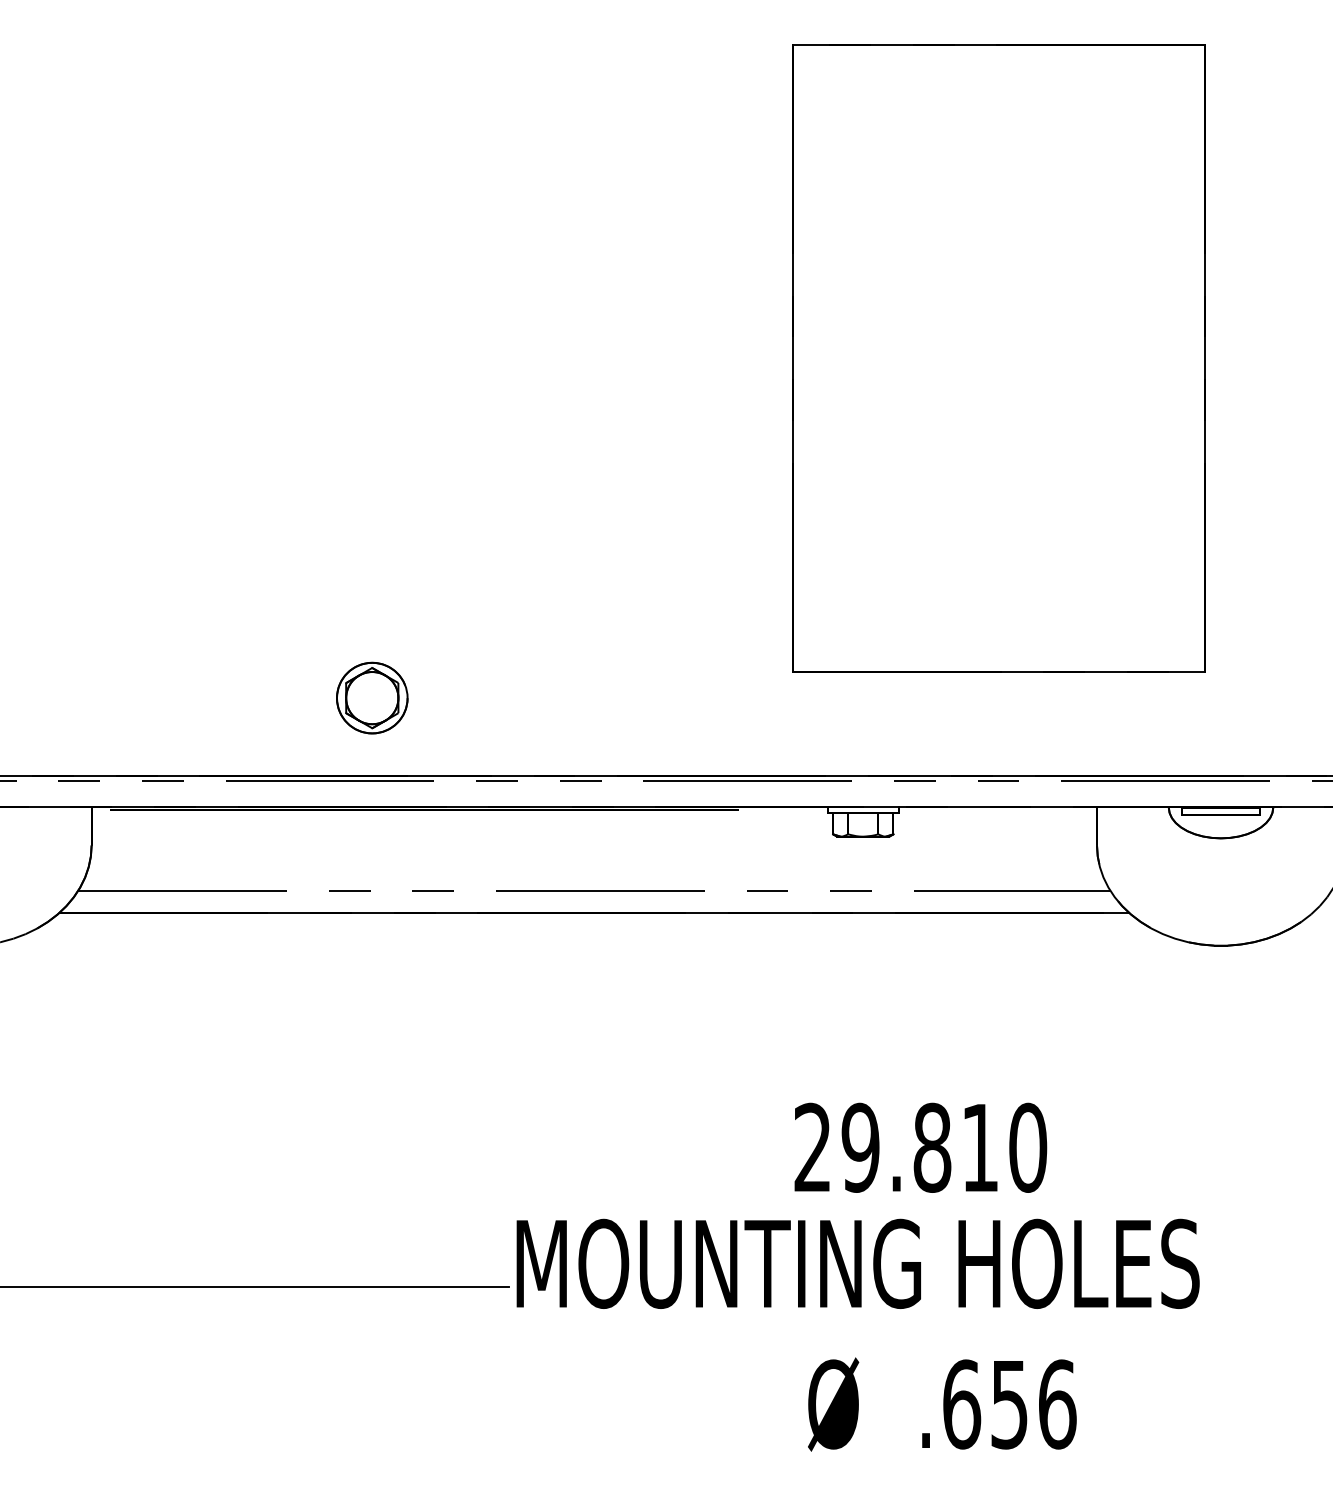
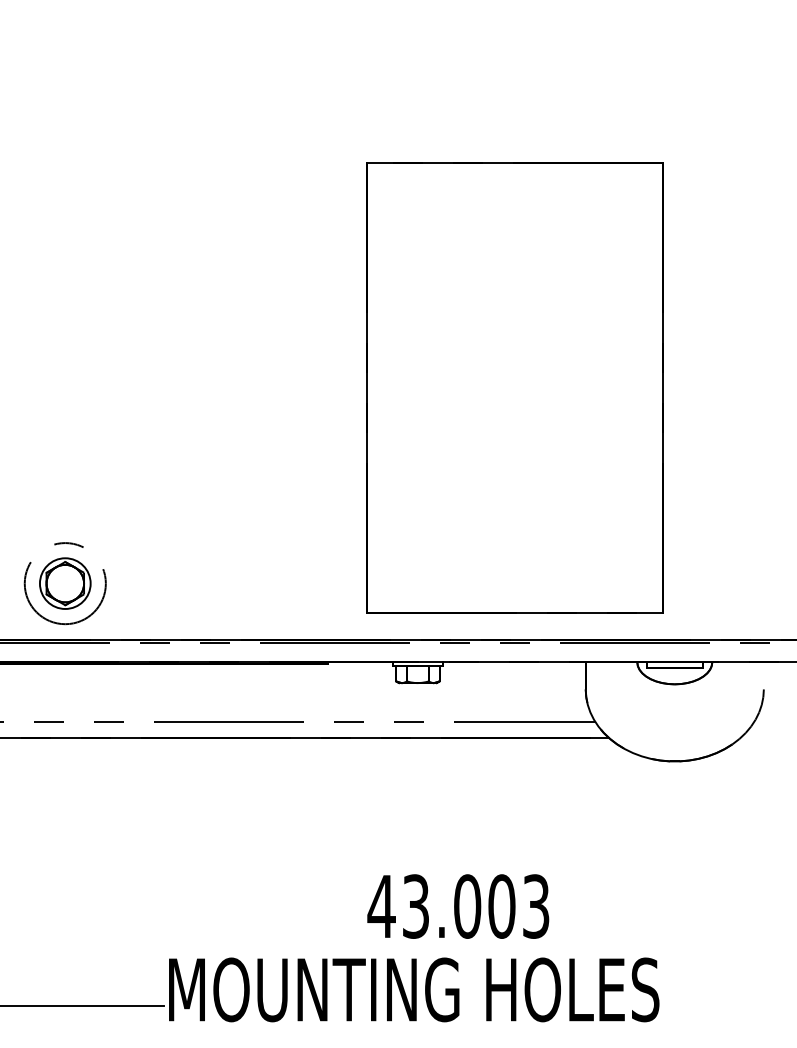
part: (998, 358) -> (514, 387), moved
circle: (372, 697) -> (65, 583), size x1.6
text: (919, 1147) -> (458, 906), 29.810 -> 43.003

